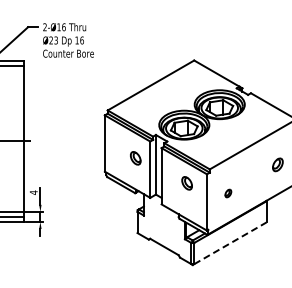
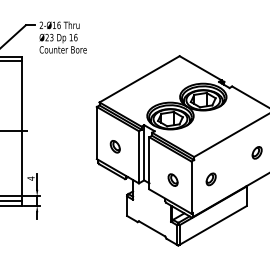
part: (135, 158) -> (115, 146), moved
part: (186, 183) -> (172, 180), moved
part: (228, 193) -> (211, 179), size x1.67
line: (230, 243) -> (213, 225), dashed -> solid

